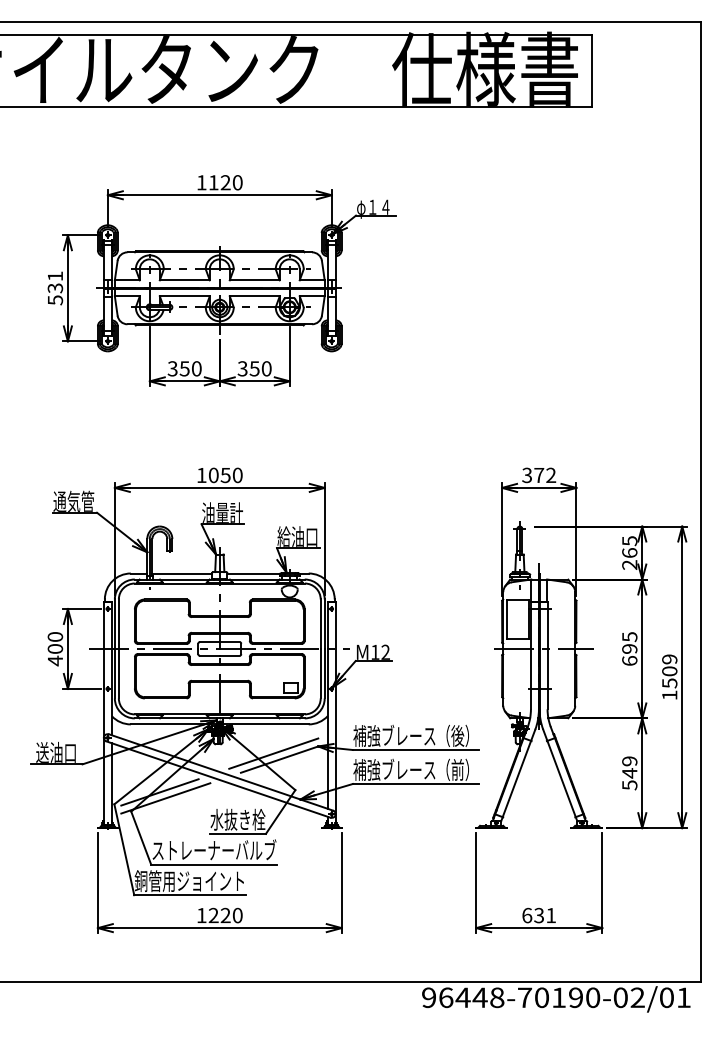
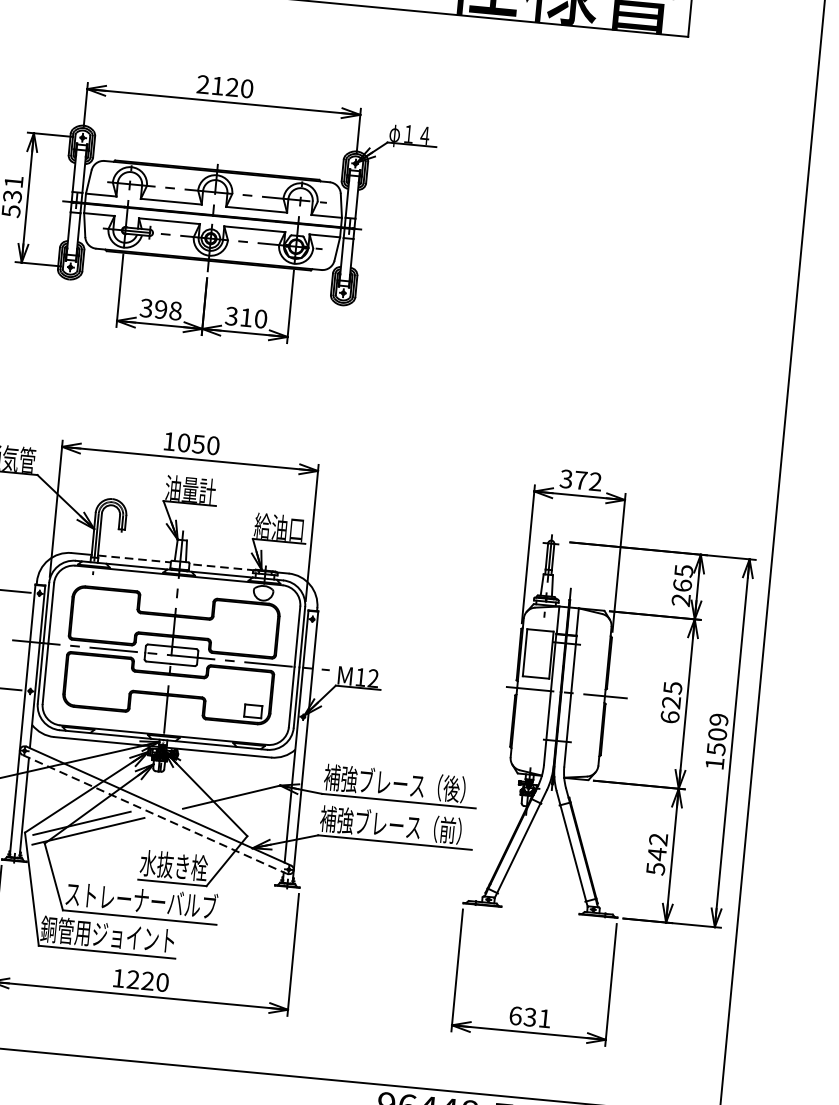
text: (201, 182) -> (202, 84), 1120 -> 2120
text: (190, 368) -> (168, 309), 350 -> 398
text: (254, 368) -> (246, 317), 350 -> 310
line: (182, 573) -> (134, 558), solid -> dashed
line: (254, 573) -> (222, 567), solid -> dashed
text: (629, 648) -> (671, 701), 695 -> 625
line: (273, 753) -> (224, 788), removed
text: (629, 761) -> (658, 839), 549 -> 542
line: (218, 779) -> (154, 814), solid -> dashed

